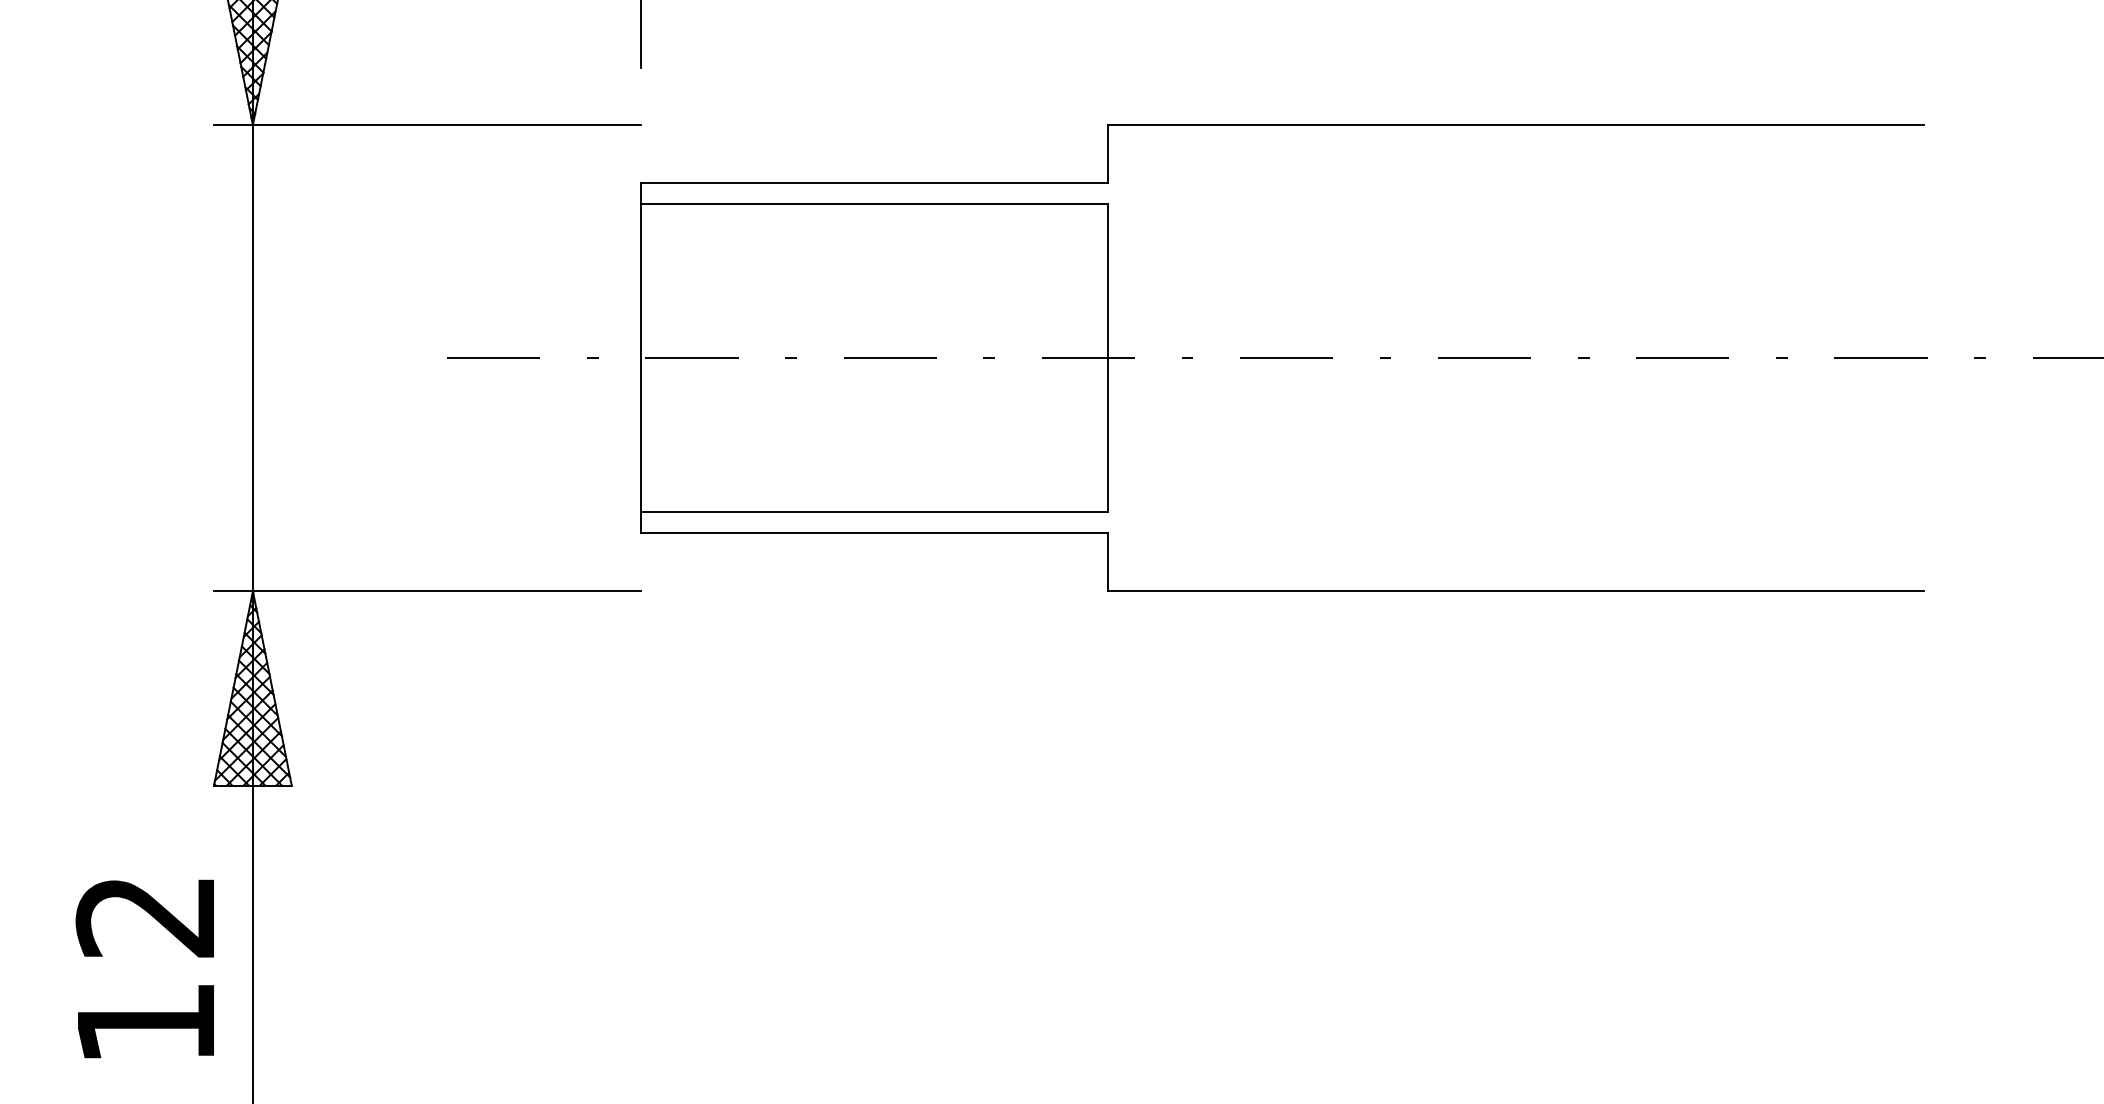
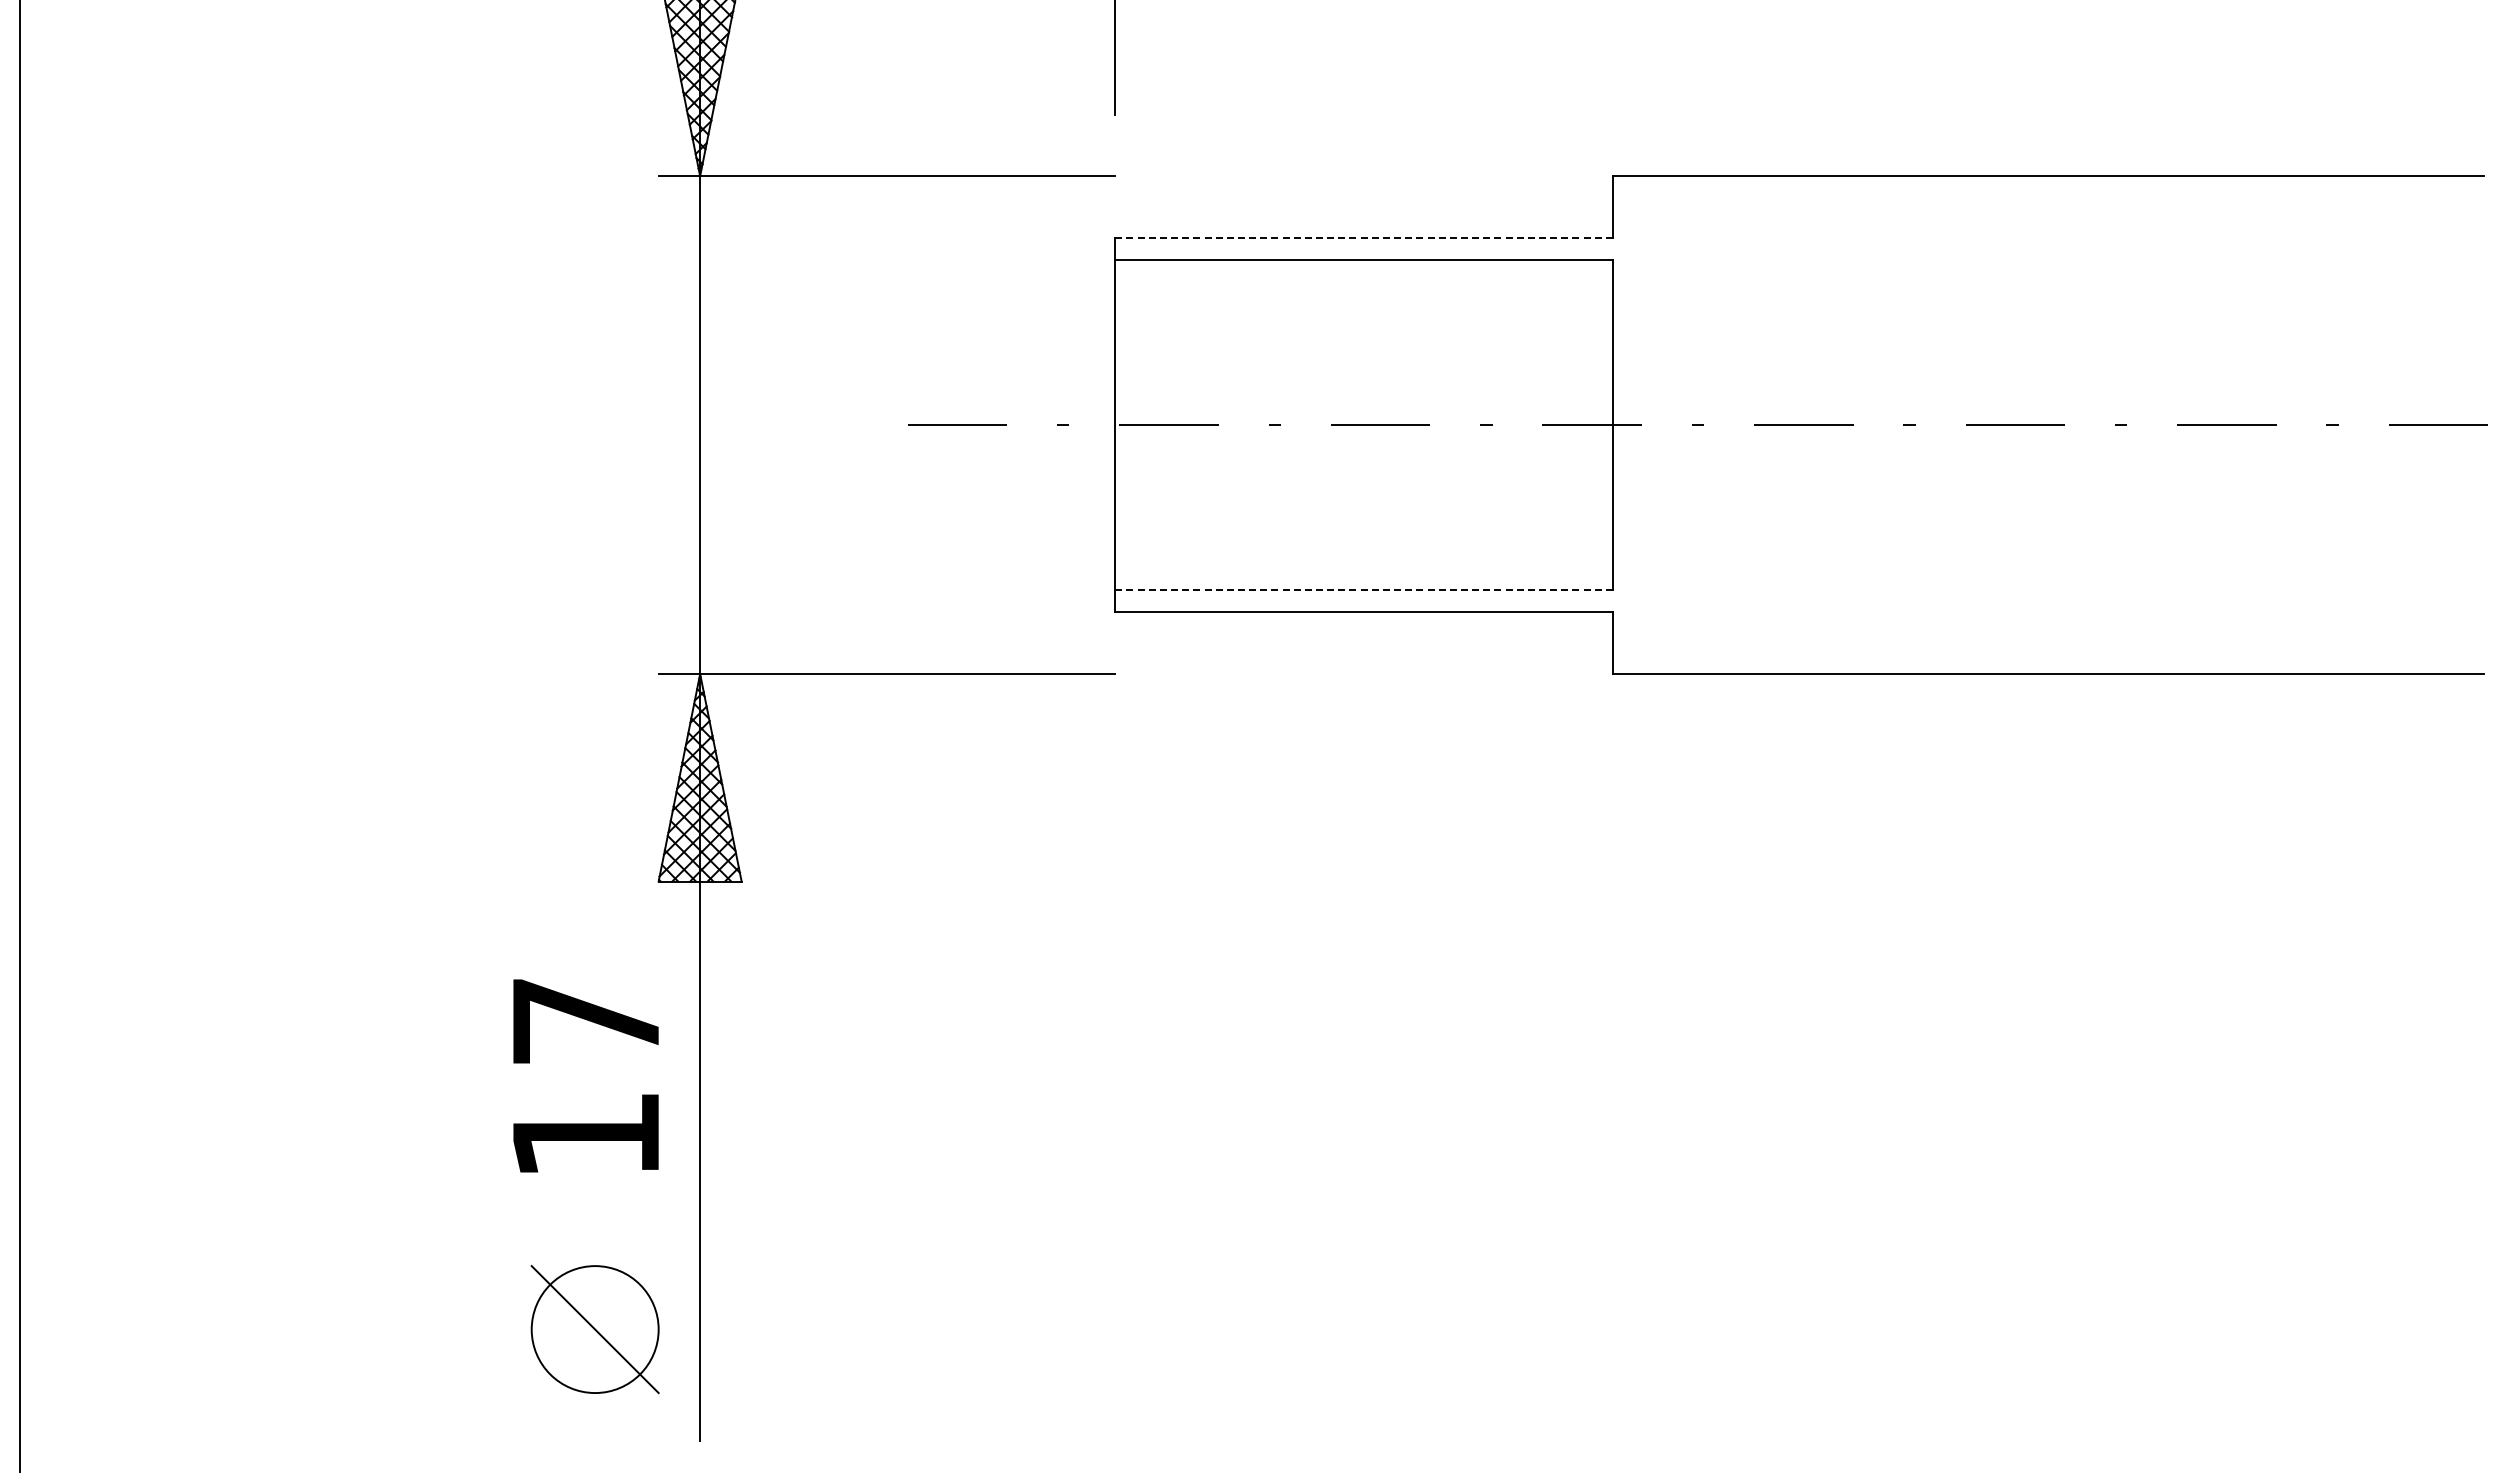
line: (874, 183) -> (1363, 238), solid -> dashed
line: (874, 512) -> (1363, 589), solid -> dashed
text: (144, 916) -> (584, 1021), 12 -> 17

